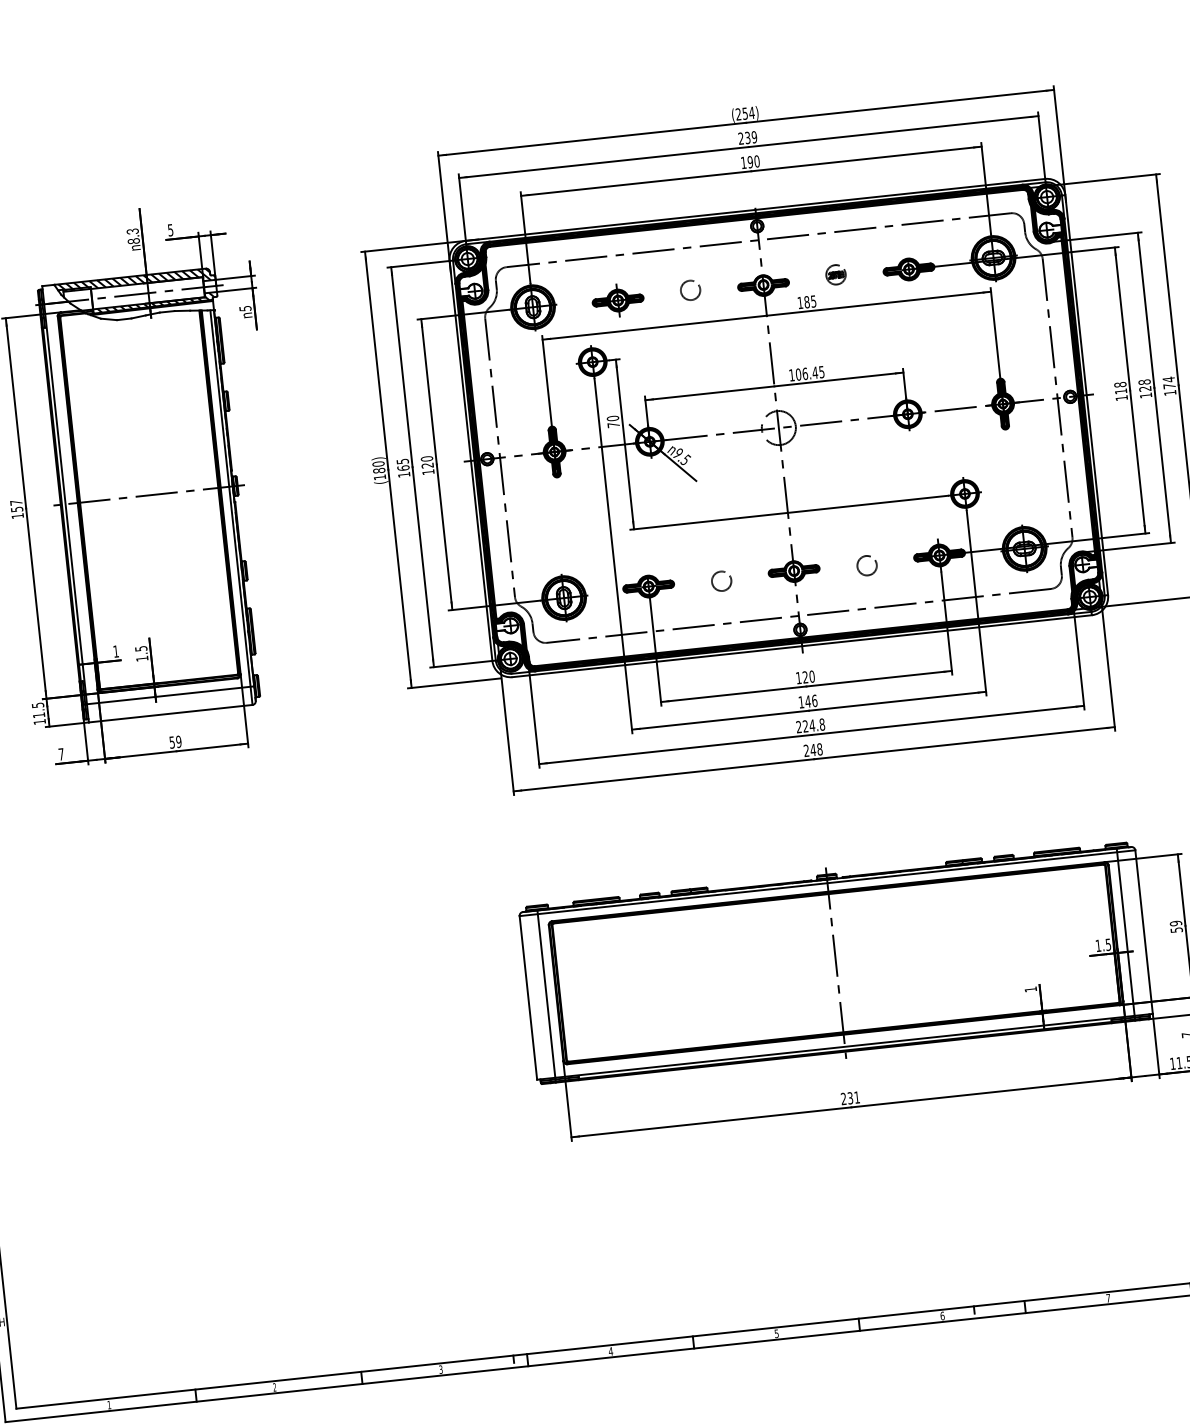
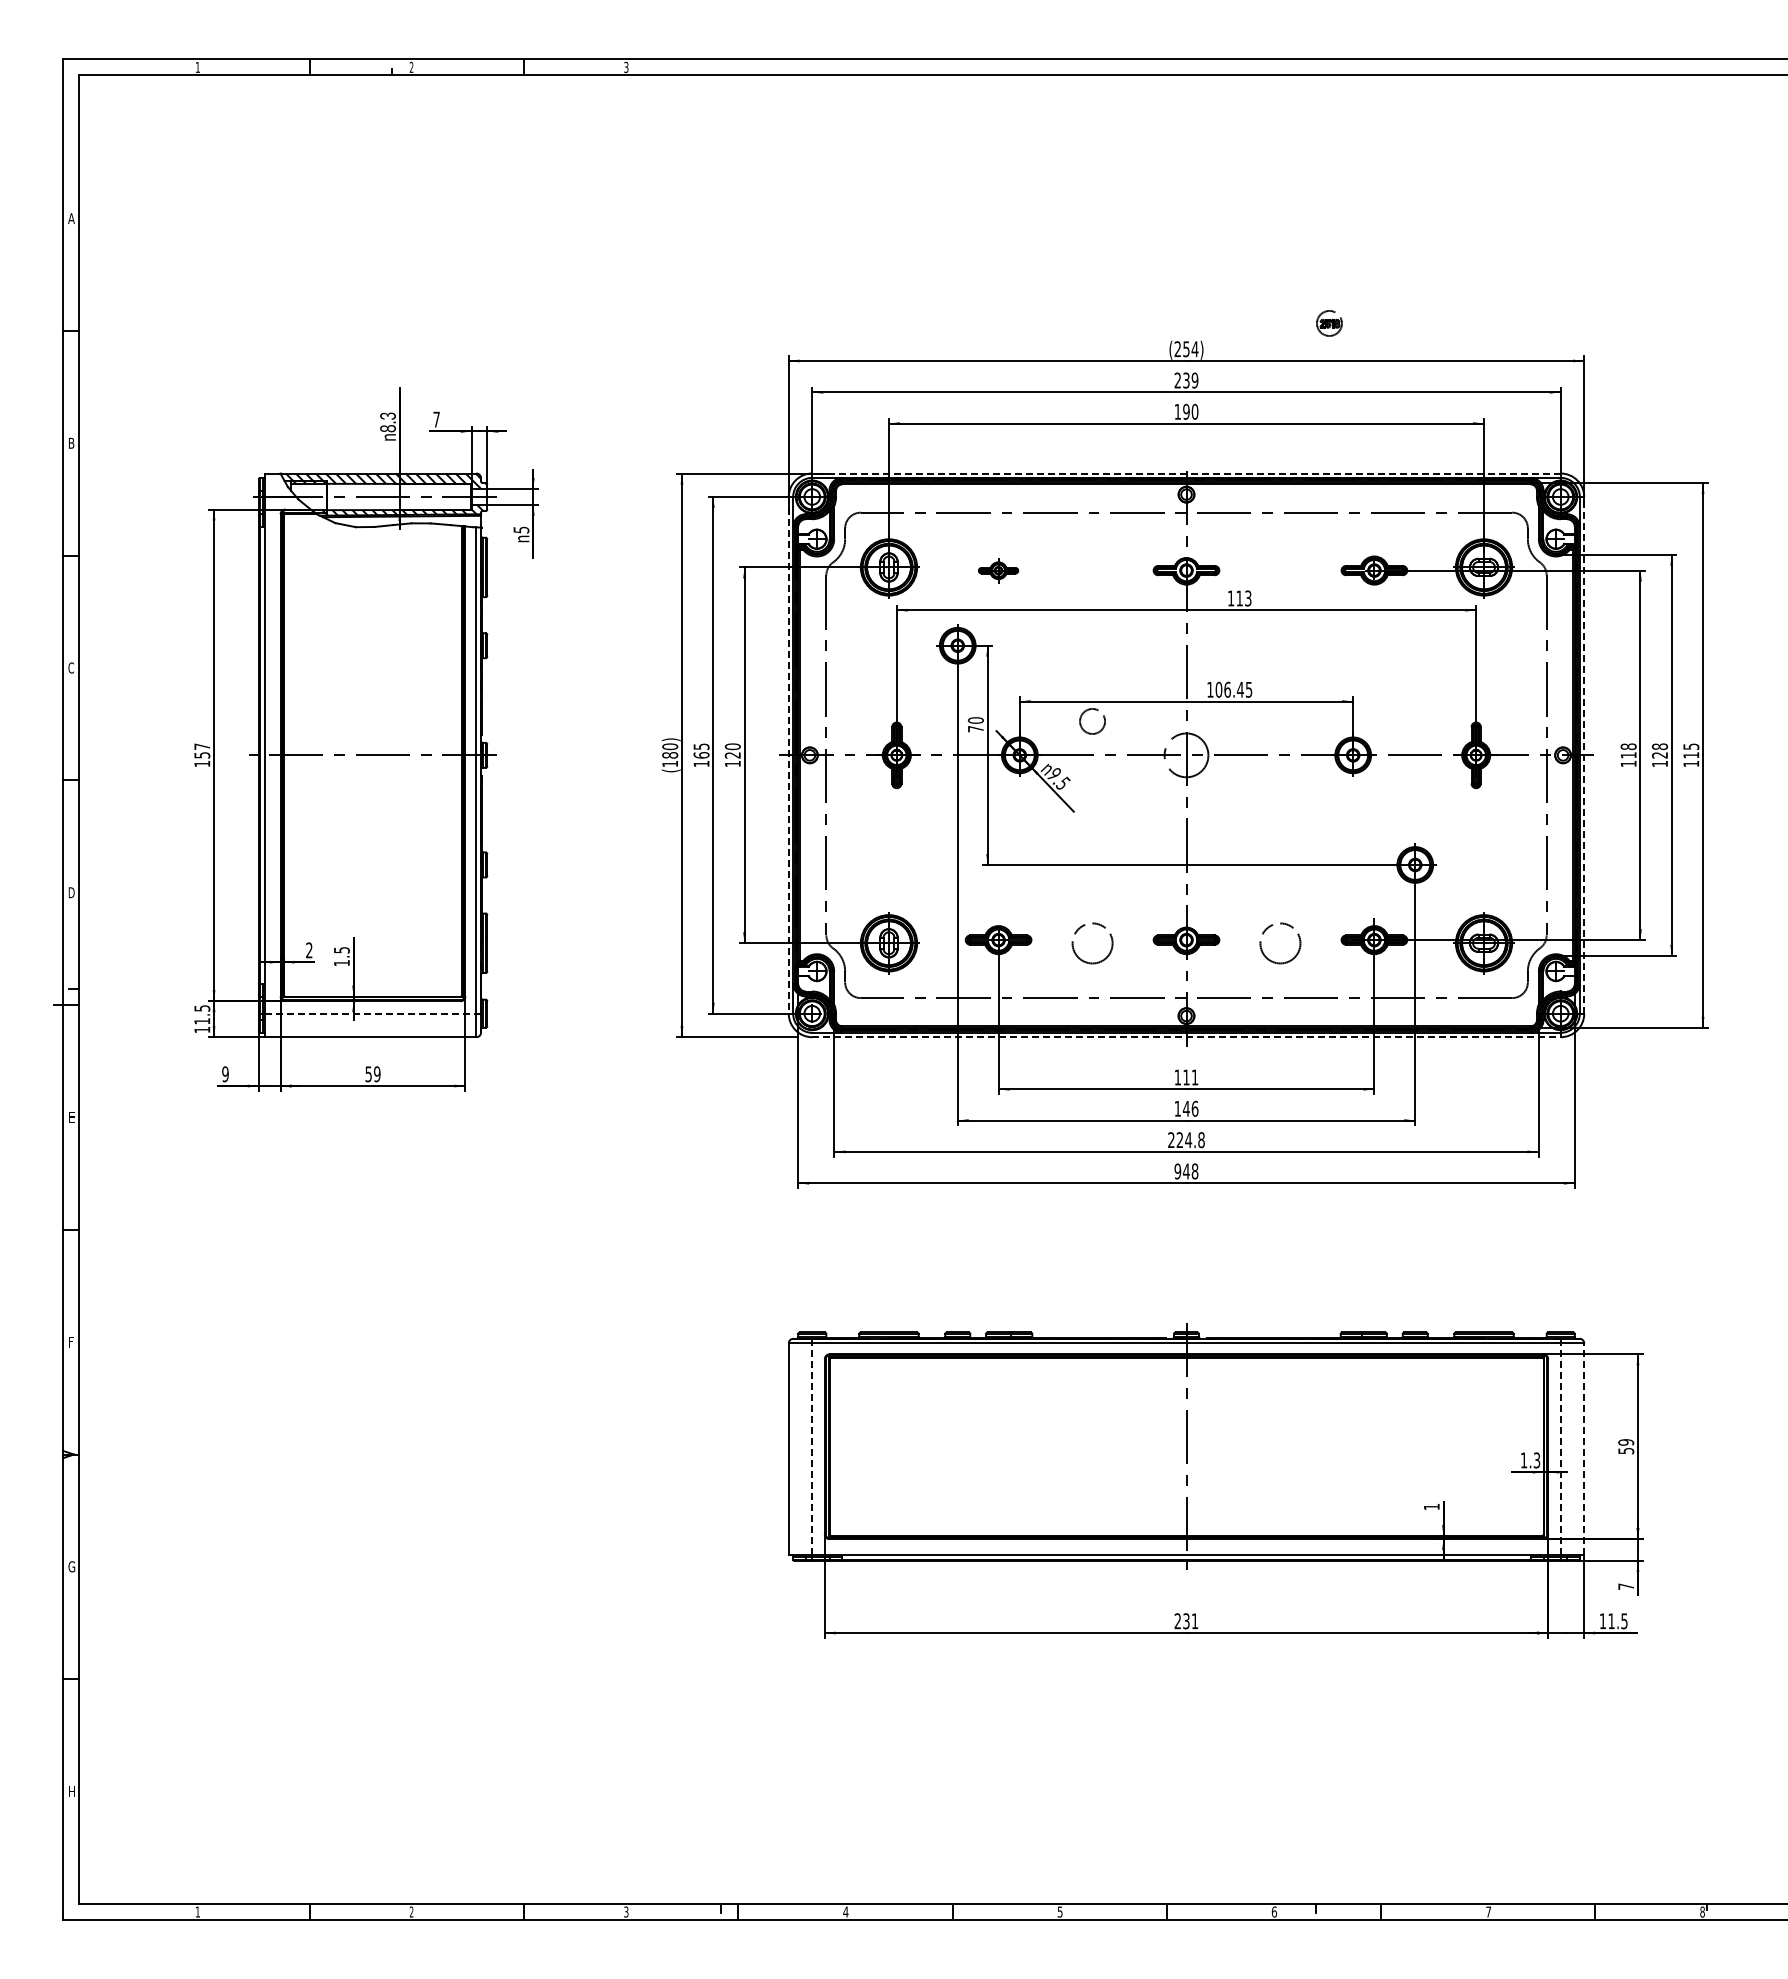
line: (755, 209) -> (1186, 473), solid -> dashed
text: (170, 230) -> (436, 419), 5 -> 7
part: (836, 274) -> (1329, 323), moved
circle: (690, 290) -> (1092, 721), moved
part: (618, 300) -> (998, 570), size x0.6
text: (809, 301) -> (1243, 598), 185 -> 113
text: (1169, 382) -> (1691, 750), 174 -> 115
line: (1086, 394) -> (1584, 754), solid -> dashed
line: (470, 461) -> (788, 755), solid -> dashed
circle: (867, 565) -> (1280, 942), size x1.6
circle: (721, 580) -> (1092, 942), size x1.6
line: (802, 646) -> (1187, 1037), solid -> dashed
text: (116, 651) -> (309, 950), 1 -> 2
text: (808, 677) -> (1190, 1077), 120 -> 111
line: (170, 695) -> (373, 1013), solid -> dashed
text: (806, 750) -> (1177, 1171), 248 -> 948
text: (61, 754) -> (225, 1074), 7 -> 9
line: (1125, 932) -> (1560, 1446), solid -> dashed
line: (1144, 932) -> (1584, 1449), solid -> dashed
text: (1108, 944) -> (1537, 1459), 1.5 -> 1.3
line: (546, 993) -> (812, 1446), solid -> dashed

